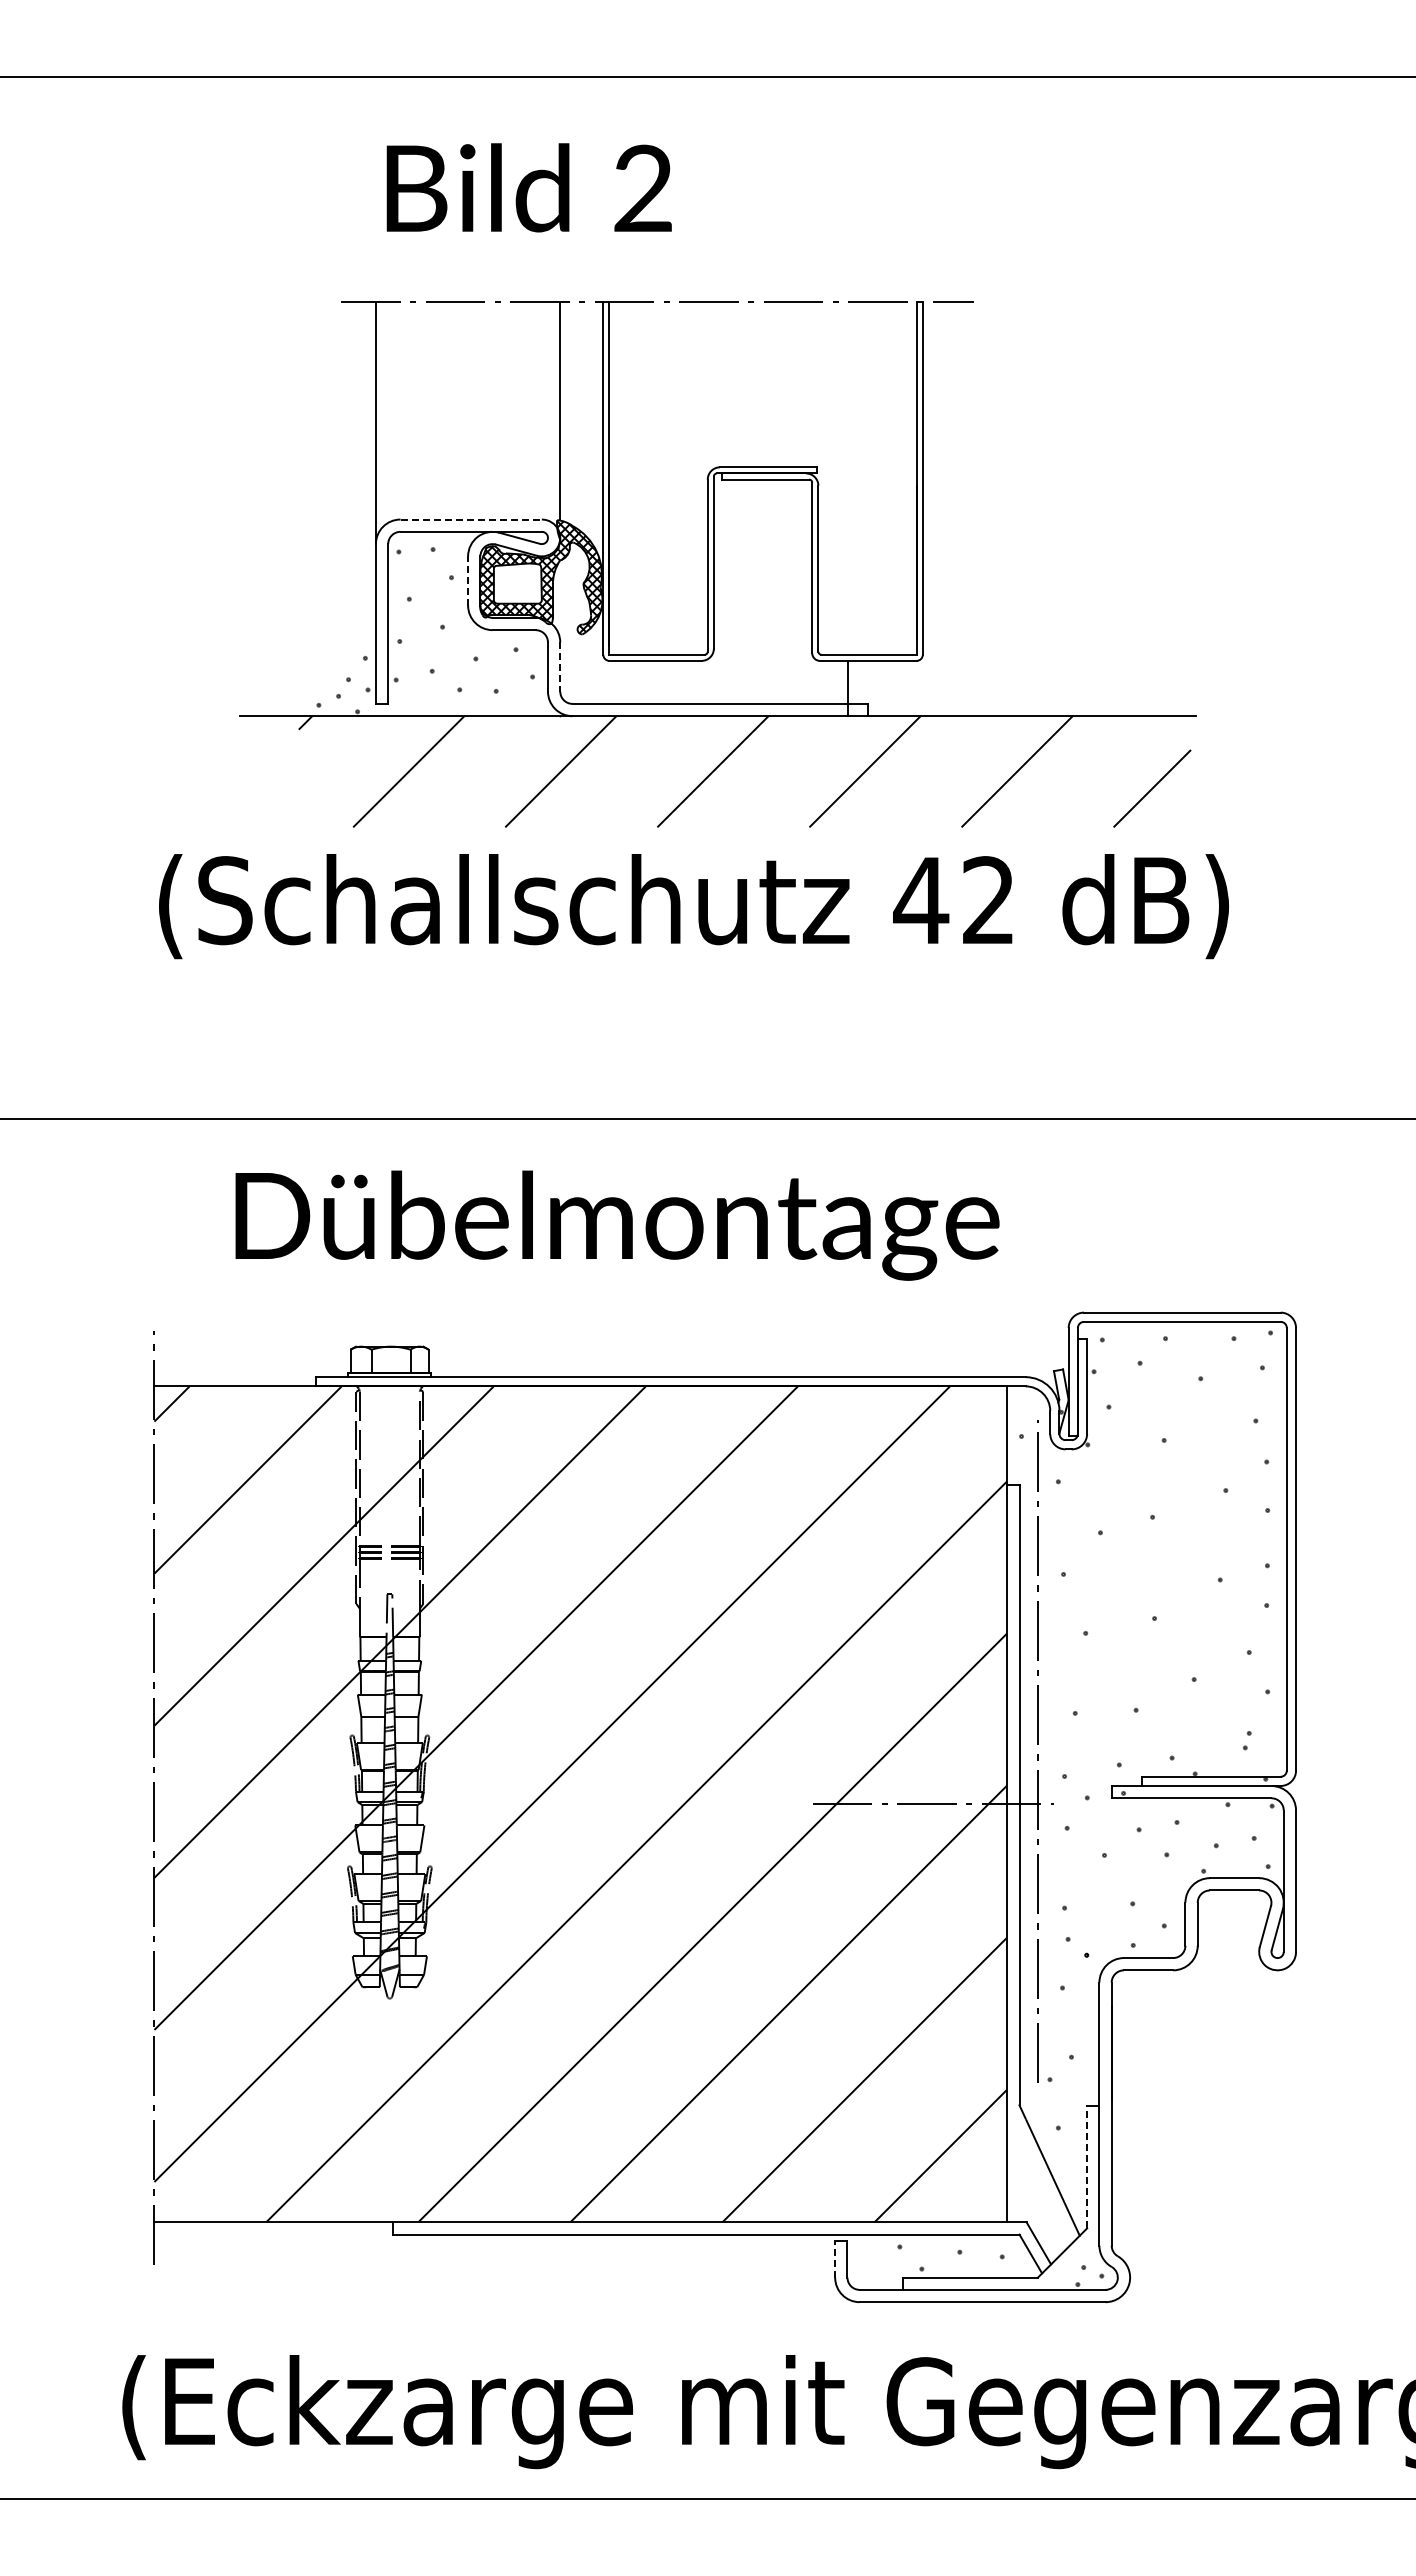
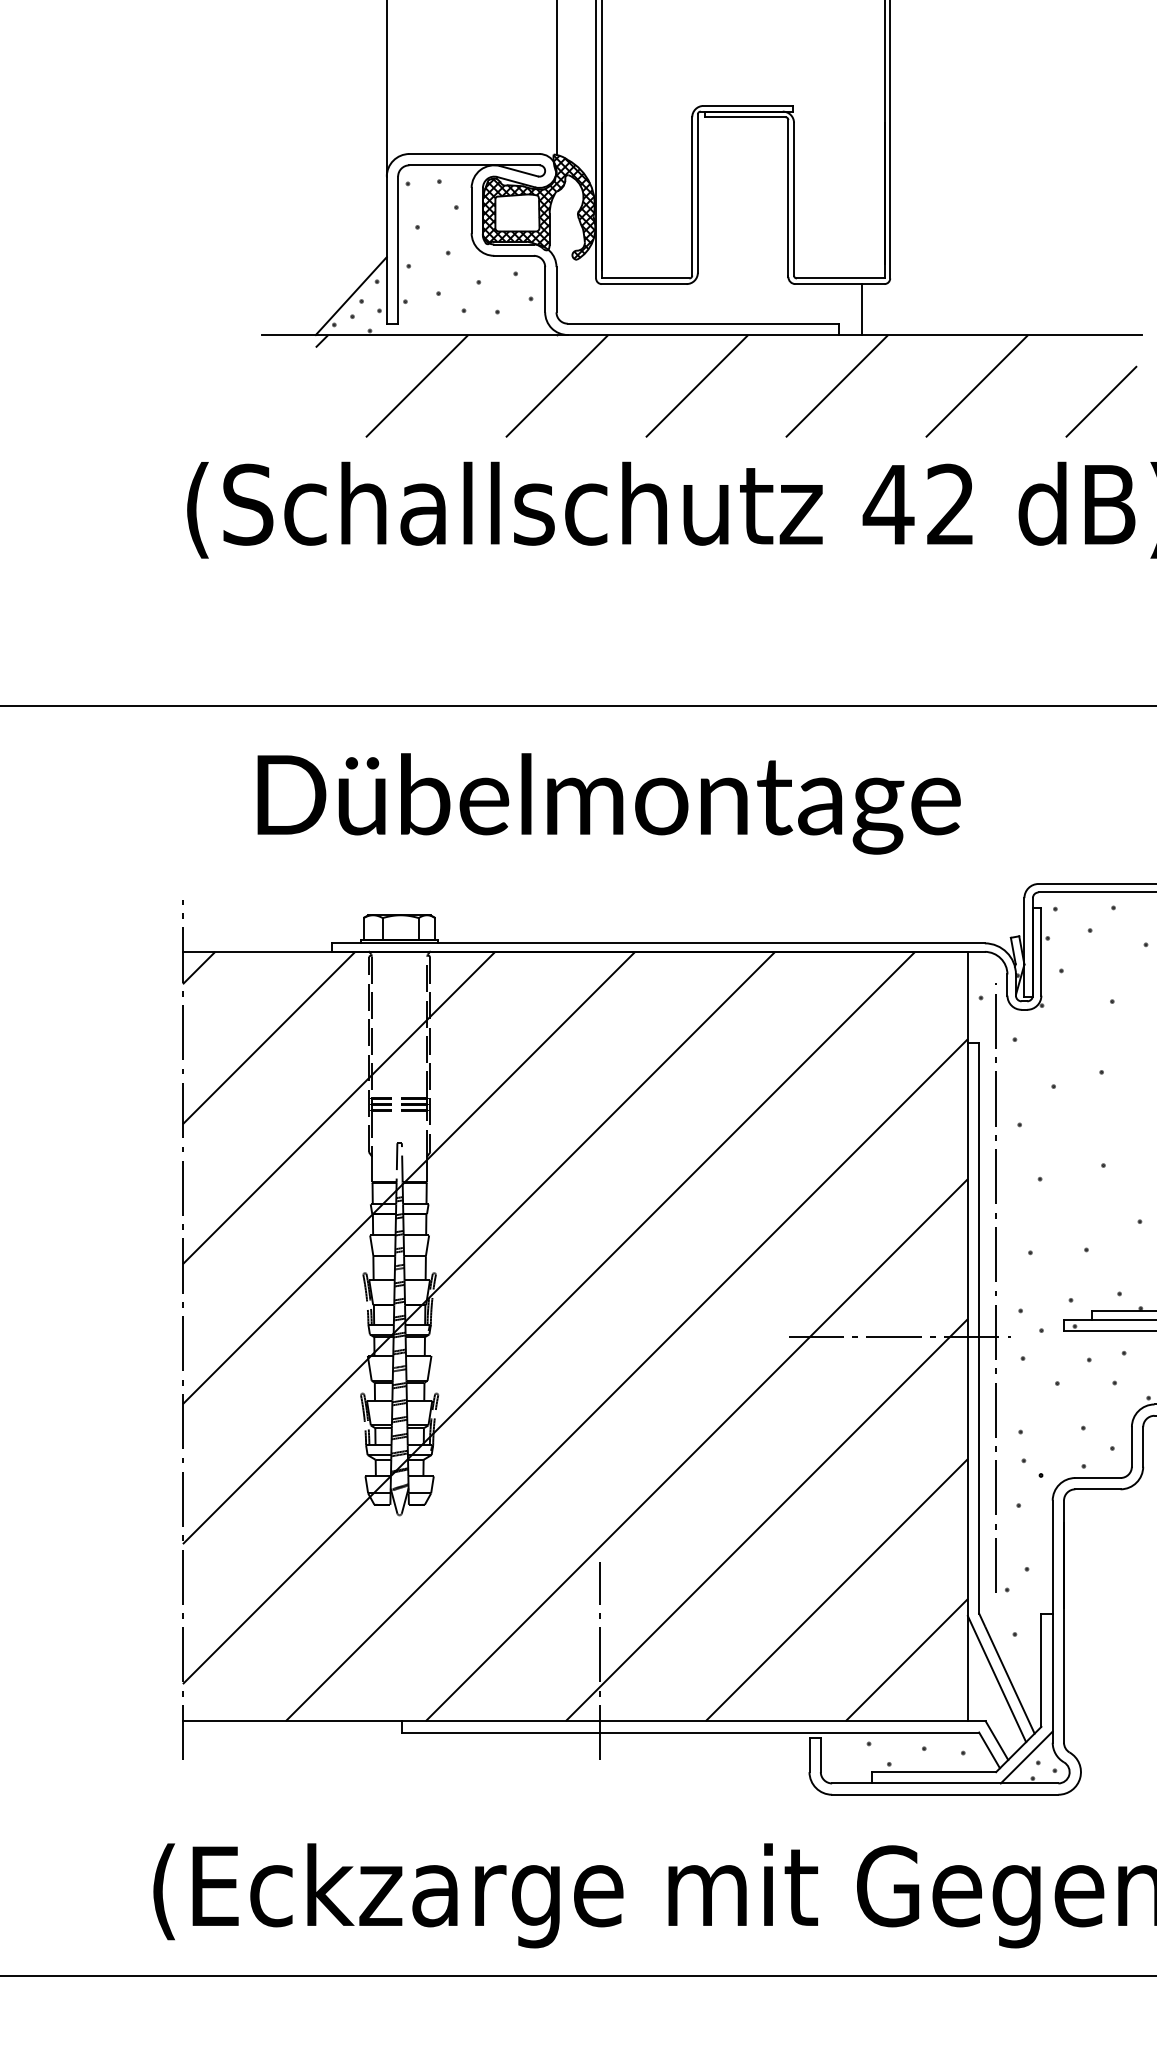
line: (471, 519) -> (474, 153), dashed -> solid
line: (468, 581) -> (472, 211), dashed -> solid
line: (560, 667) -> (556, 290), dashed -> solid
line: (336, 673) -> (350, 295), added
line: (848, 688) -> (862, 309), moved
line: (607, 2156) -> (599, 1660), added
line: (1087, 2166) -> (1041, 1669), dashed -> solid
line: (1038, 2176) -> (996, 1679), added
line: (835, 2258) -> (809, 1754), dashed -> solid
line: (1071, 2261) -> (1027, 1757), added

